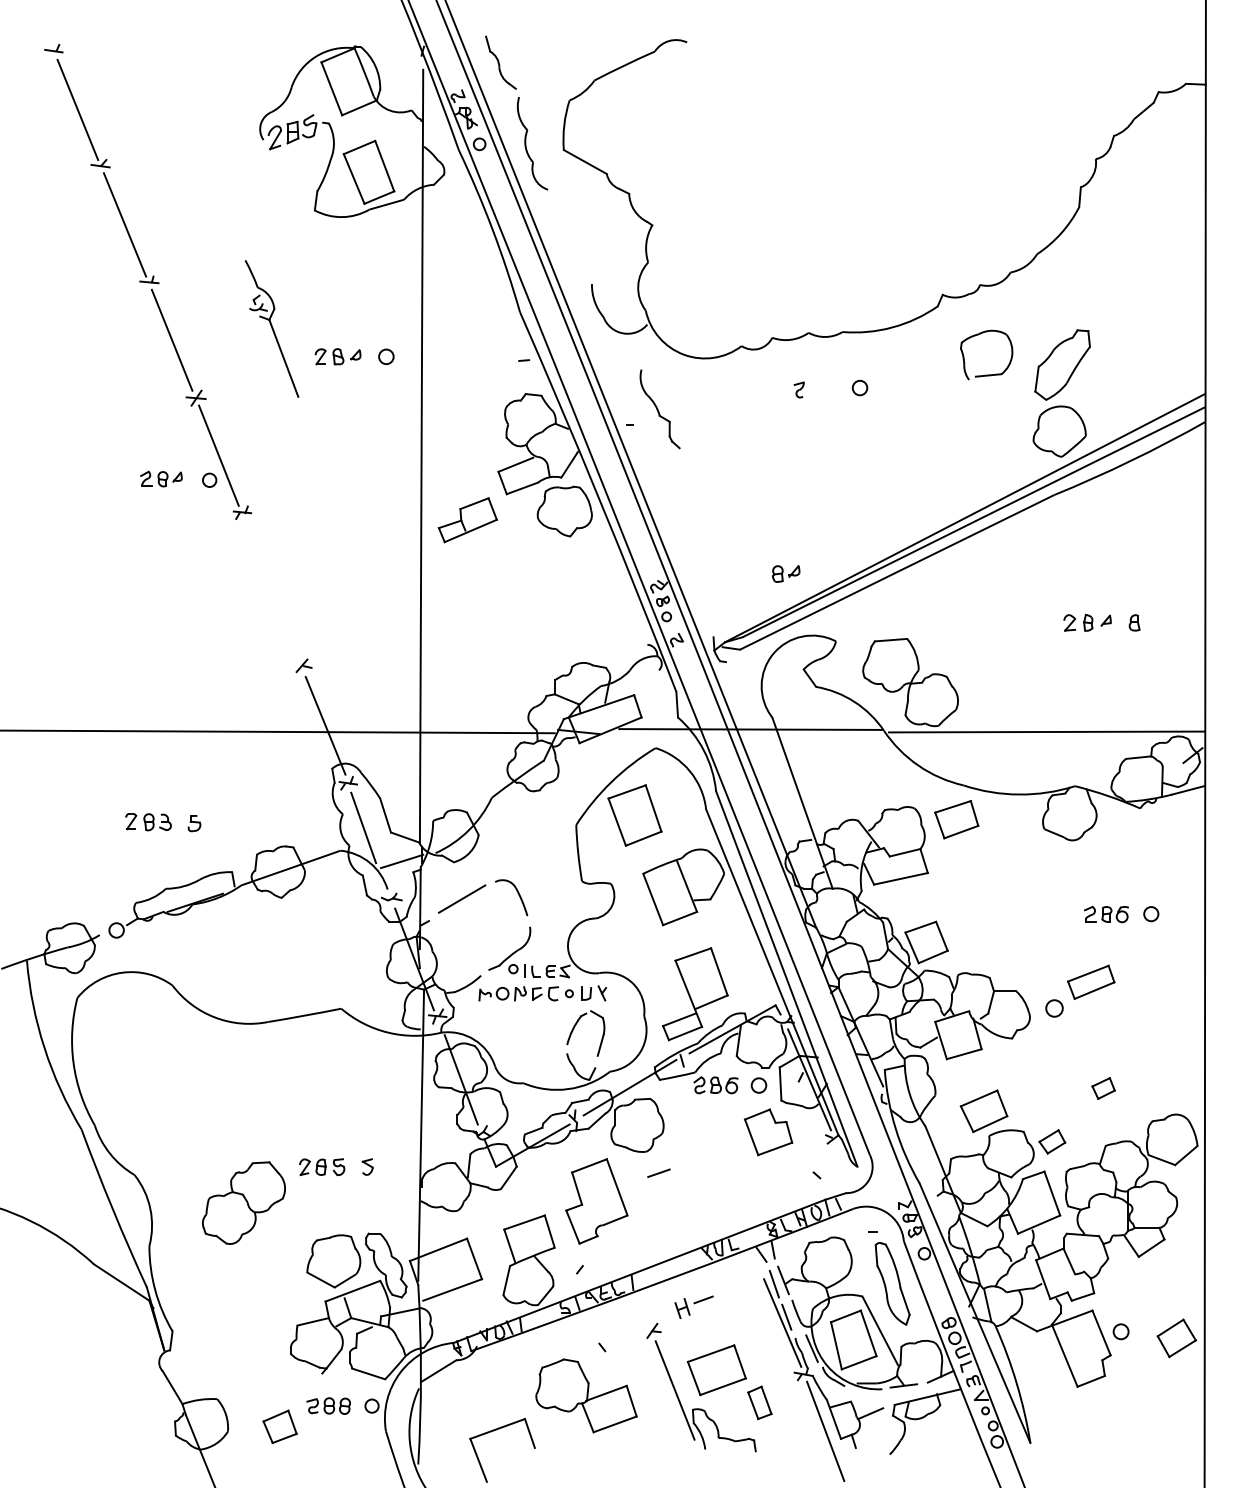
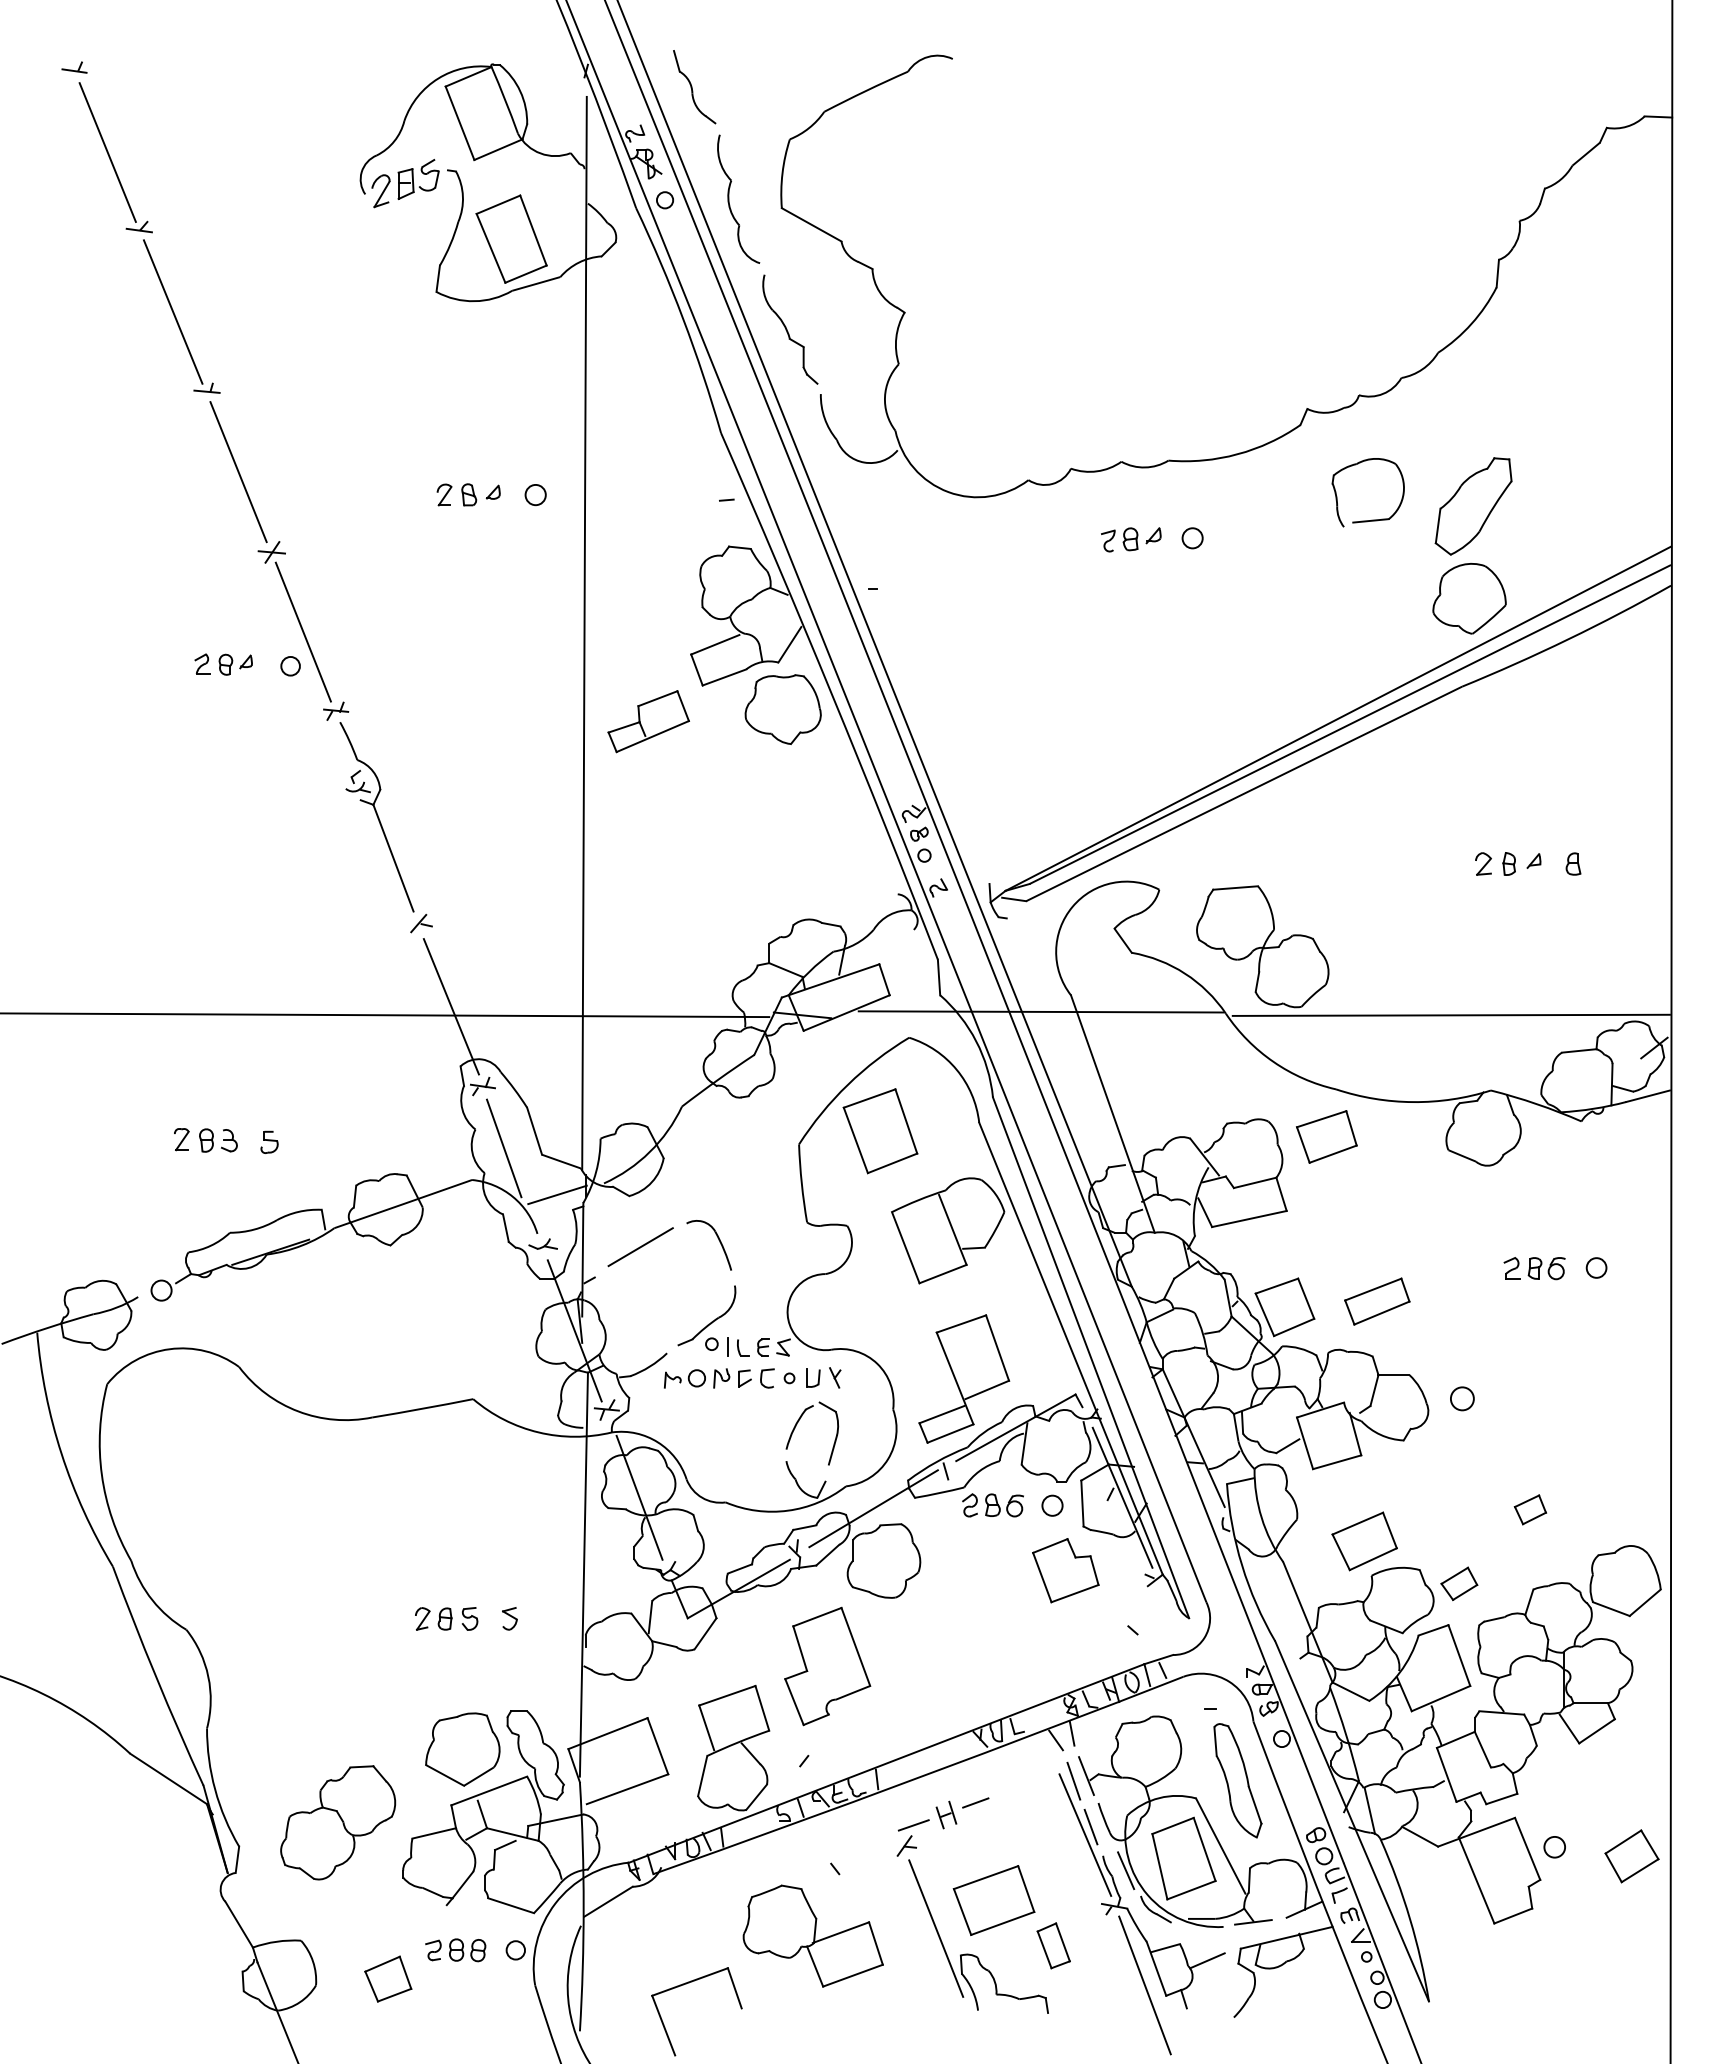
part: (271, 329) -> (376, 817), moved
part: (660, 409) -> (790, 329), moved
part: (785, 574) -> (1141, 539), moved
part: (1091, 982) -> (1377, 1301), moved
line: (658, 1173) -> (913, 1825), moved
part: (244, 1202) -> (338, 1822), moved

